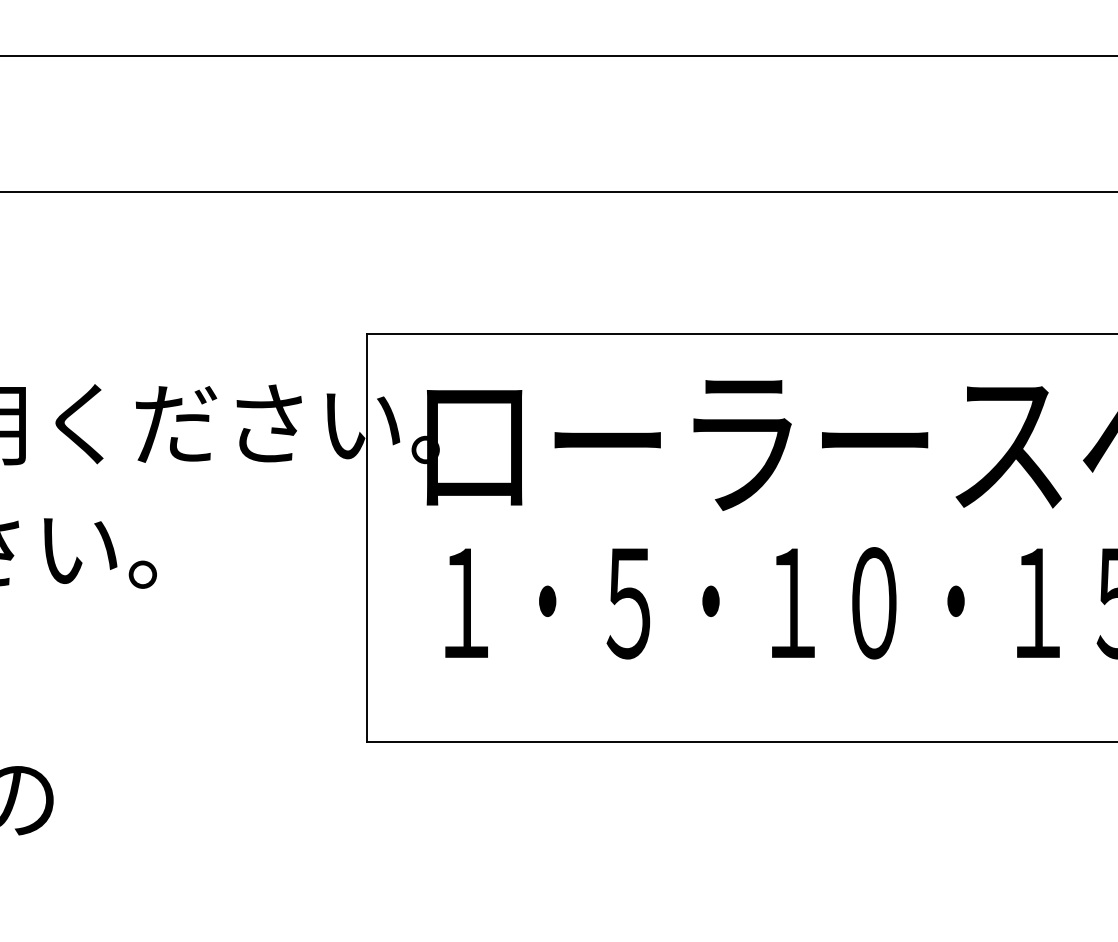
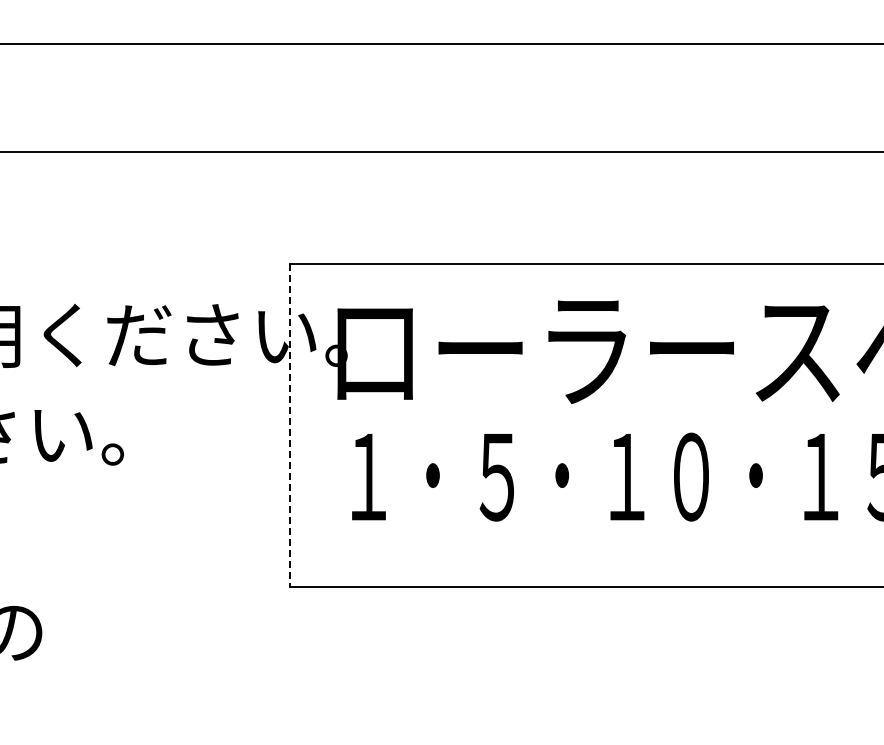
line: (366, 538) -> (289, 425), solid -> dashed

